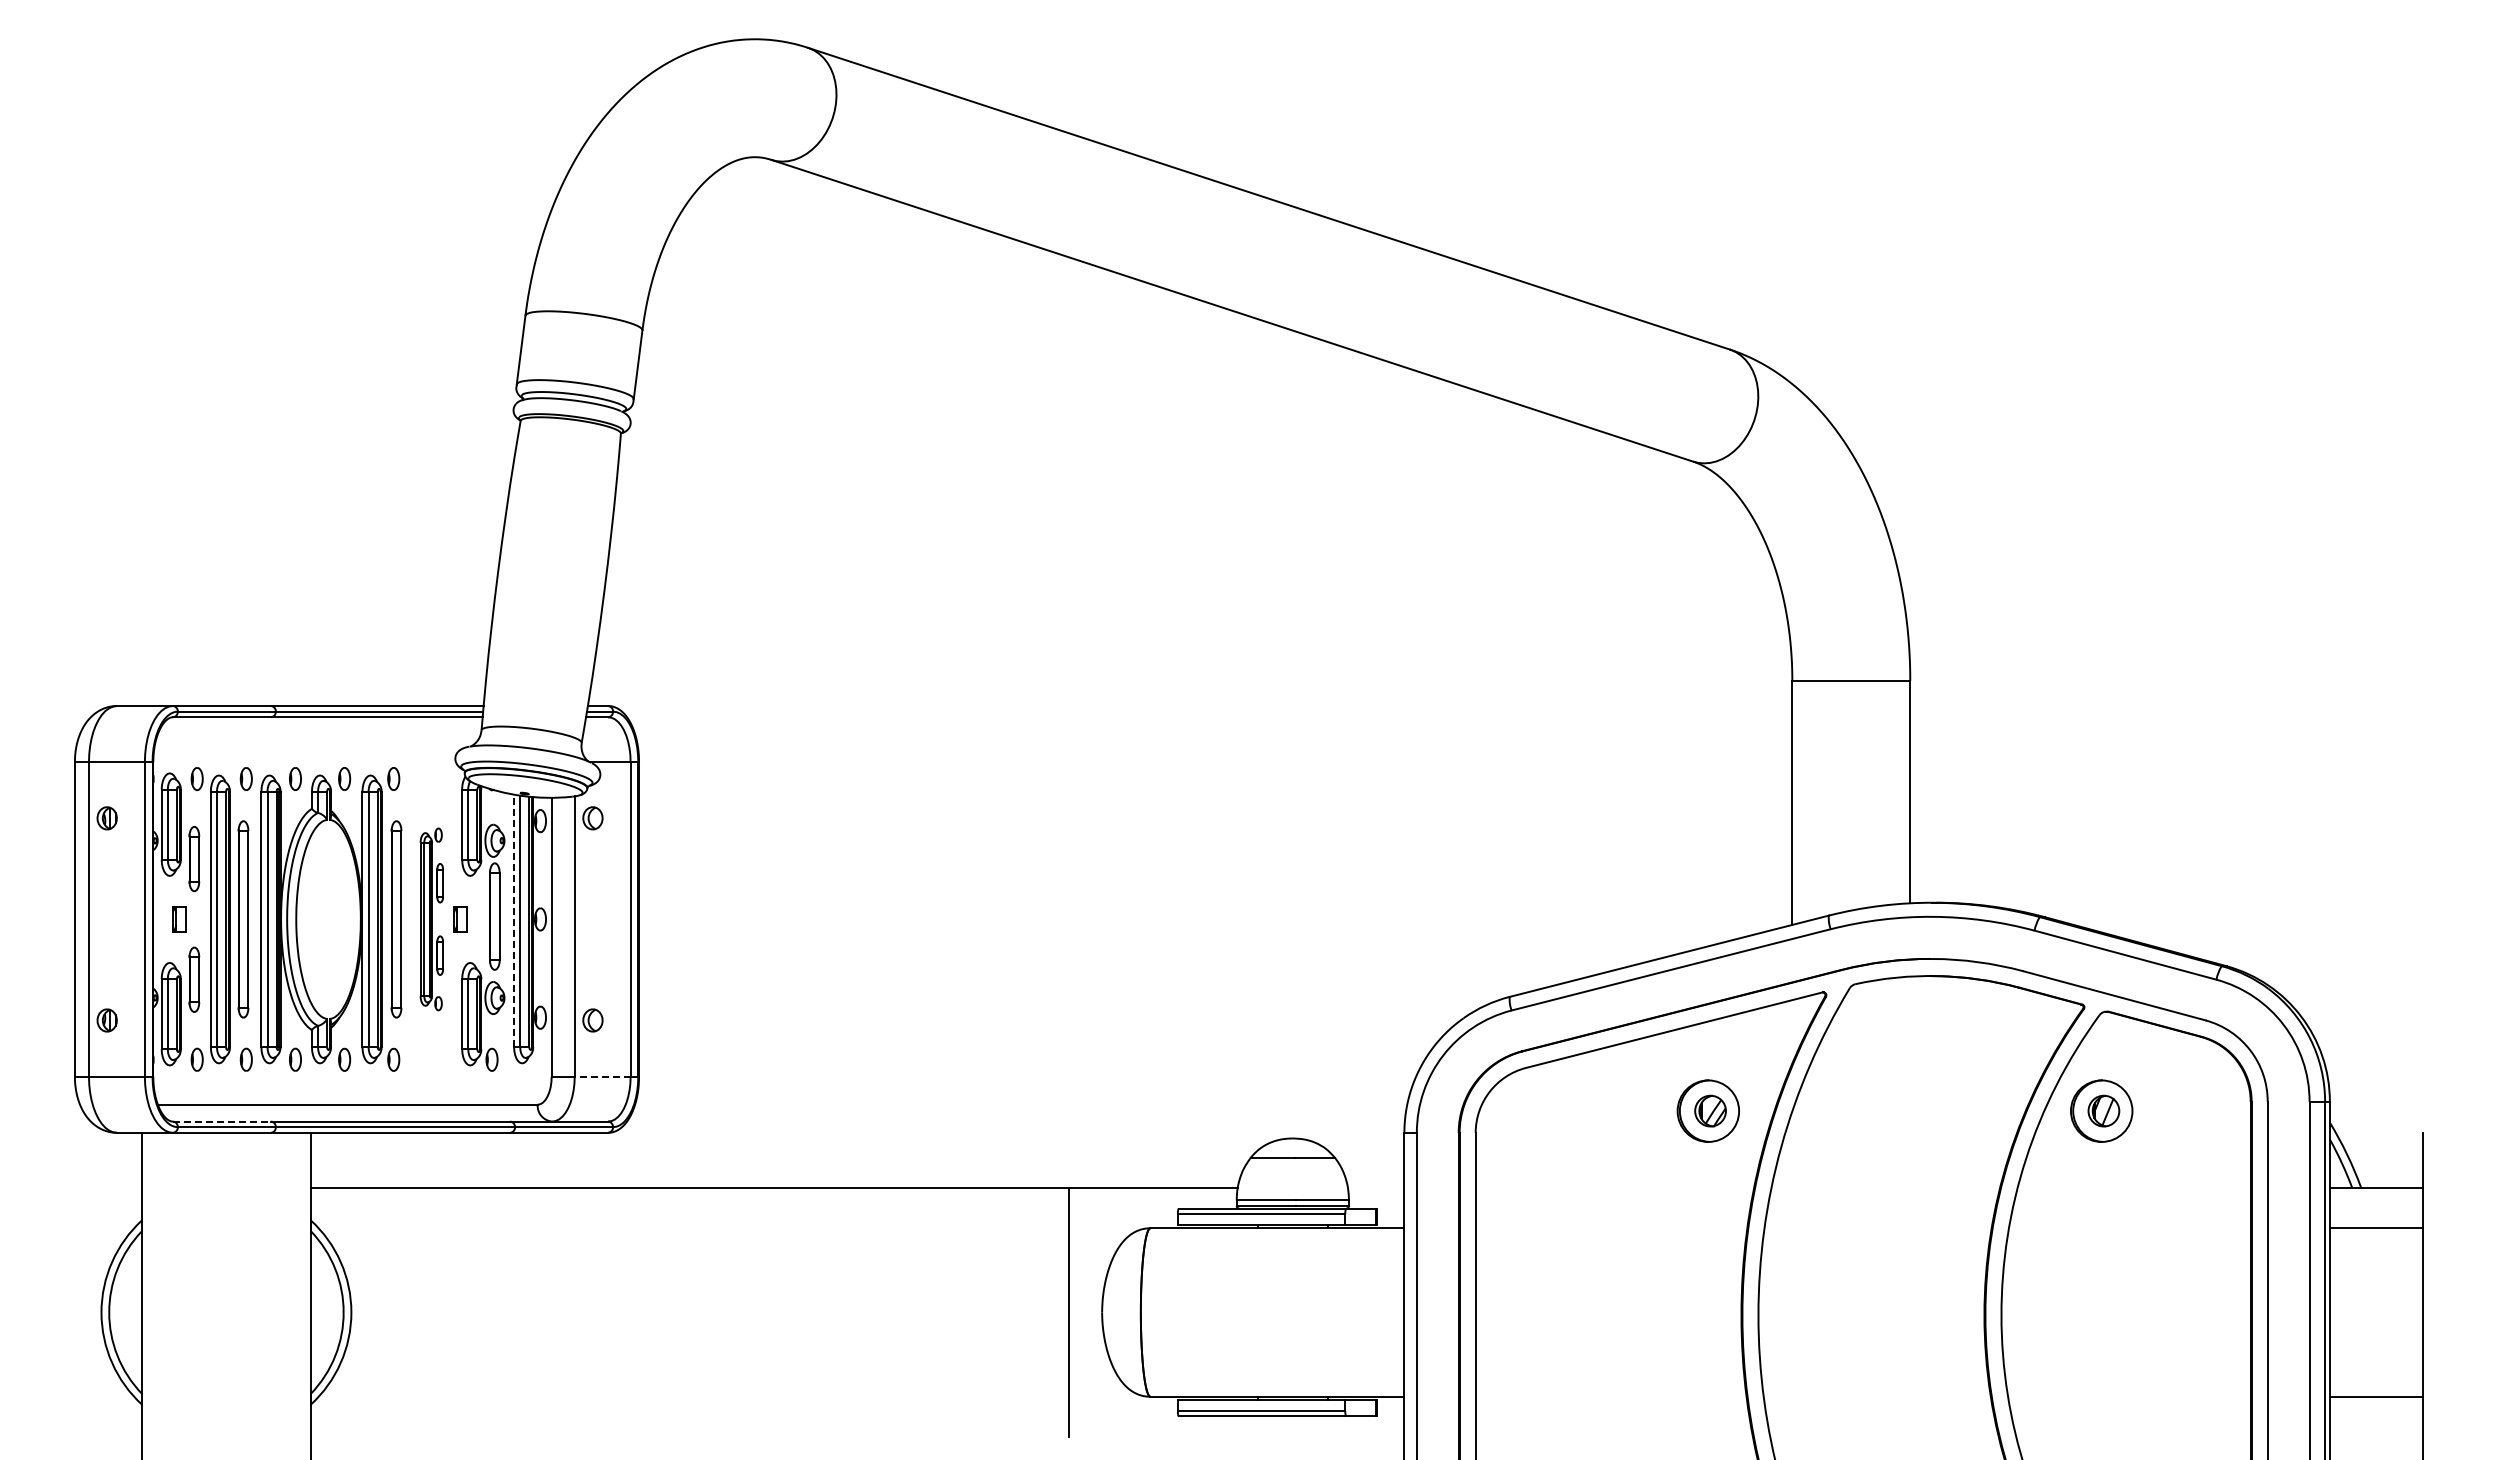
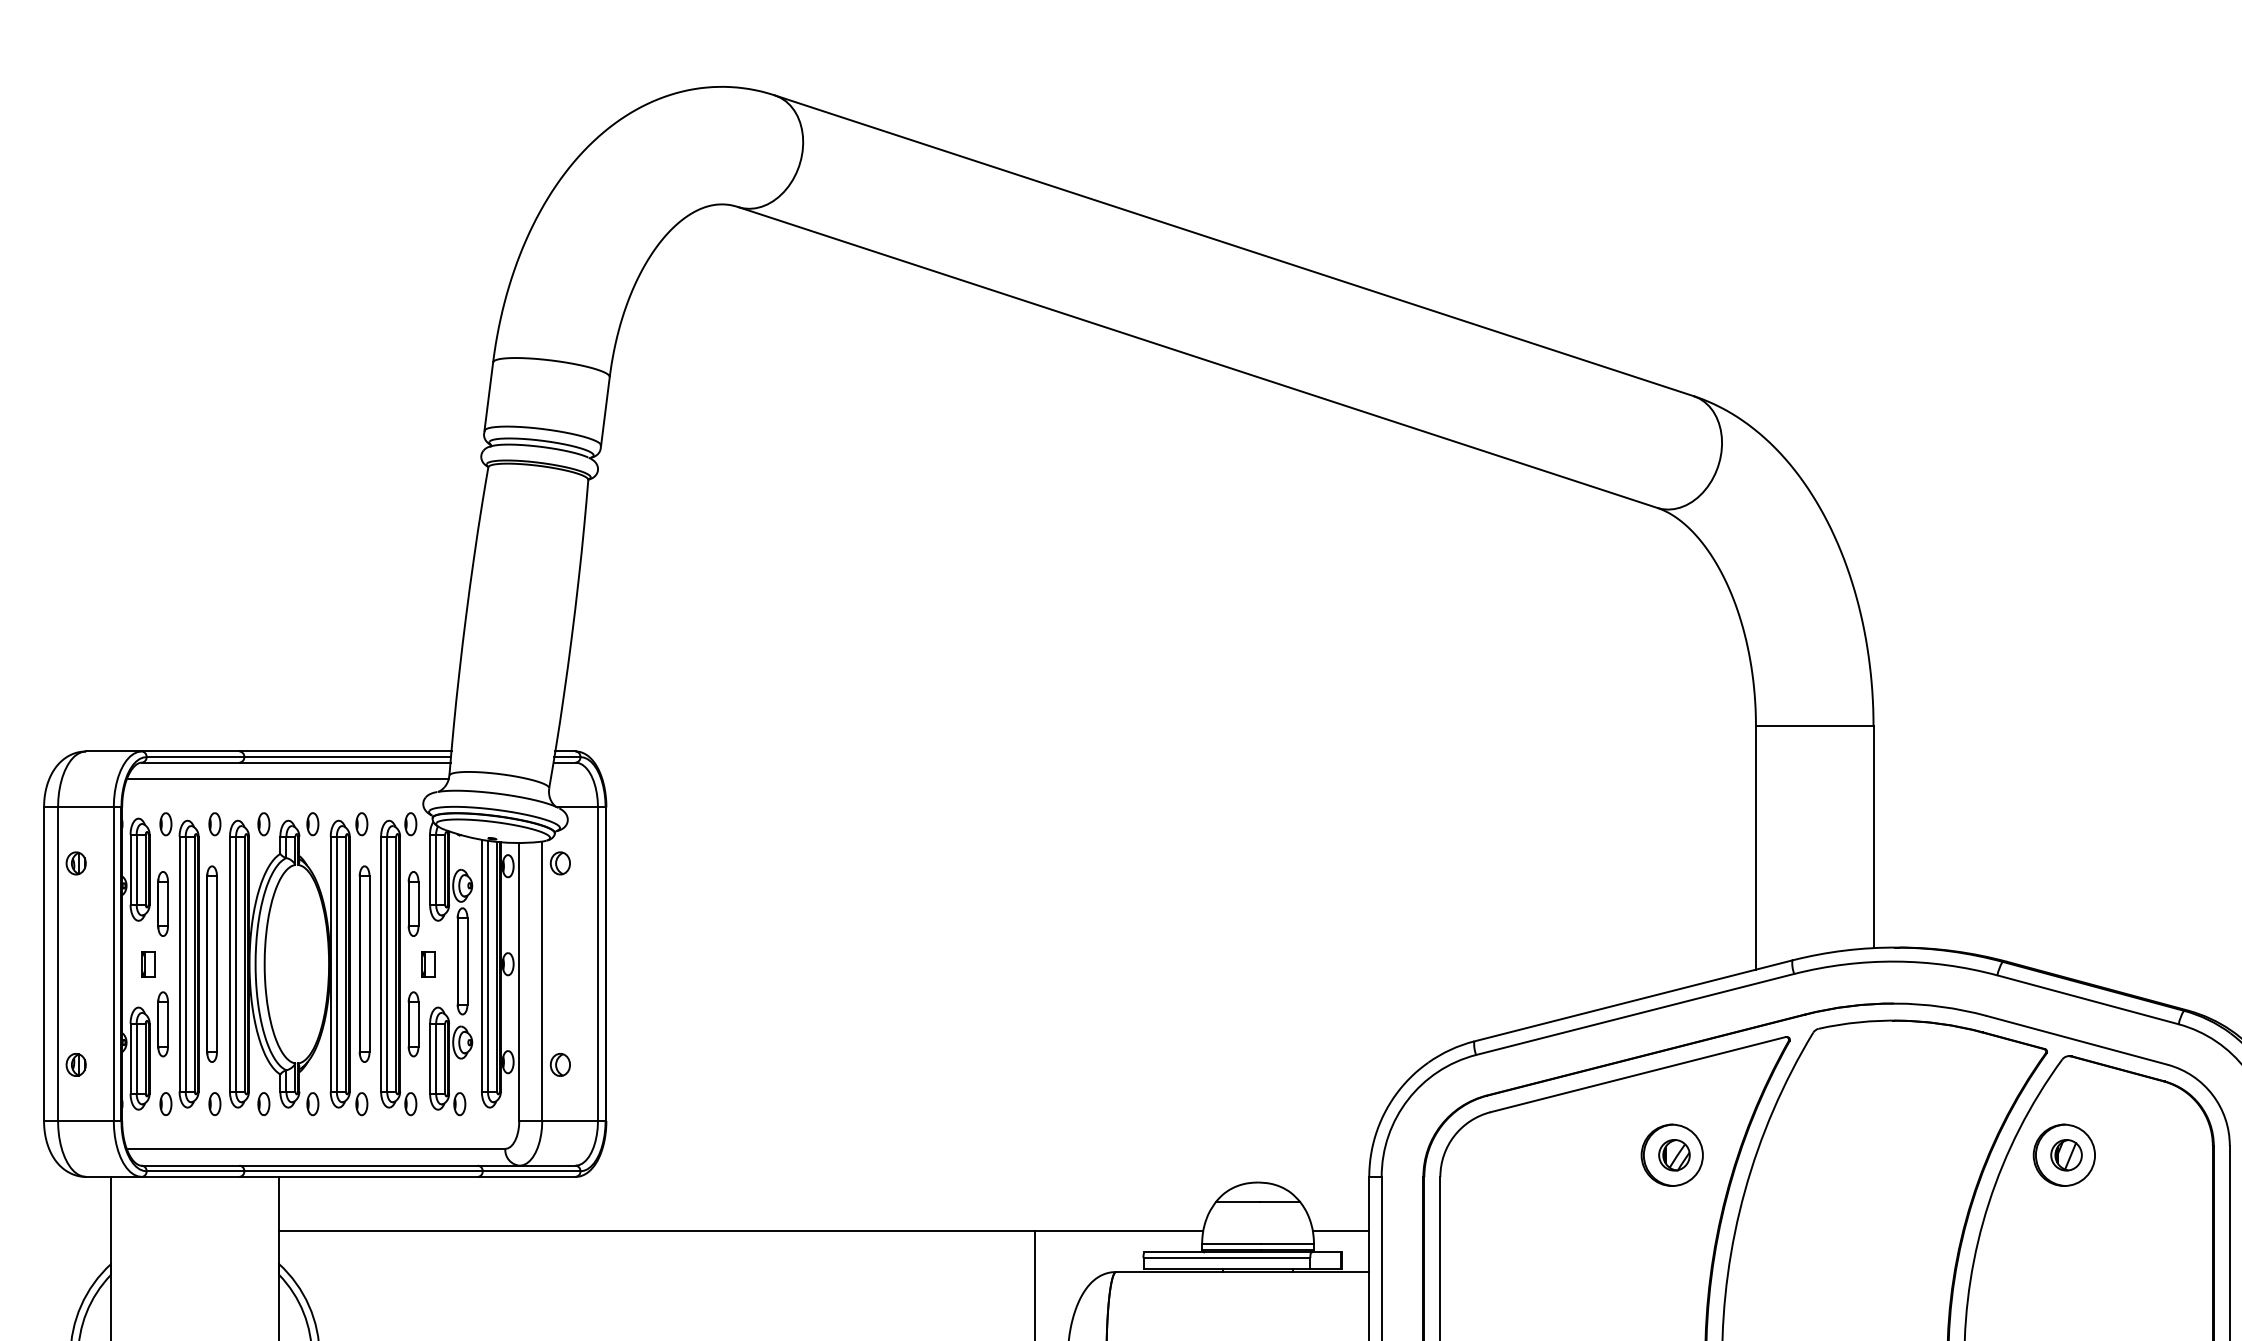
line: (318, 734) -> (286, 779), added
part: (431, 919) -> (399, 964), size x1.67
line: (514, 920) -> (482, 965), dashed -> solid
line: (602, 1076) -> (569, 1120), dashed -> solid
line: (222, 1121) -> (191, 1165), dashed -> solid
line: (1375, 1187) -> (1340, 1231), added

